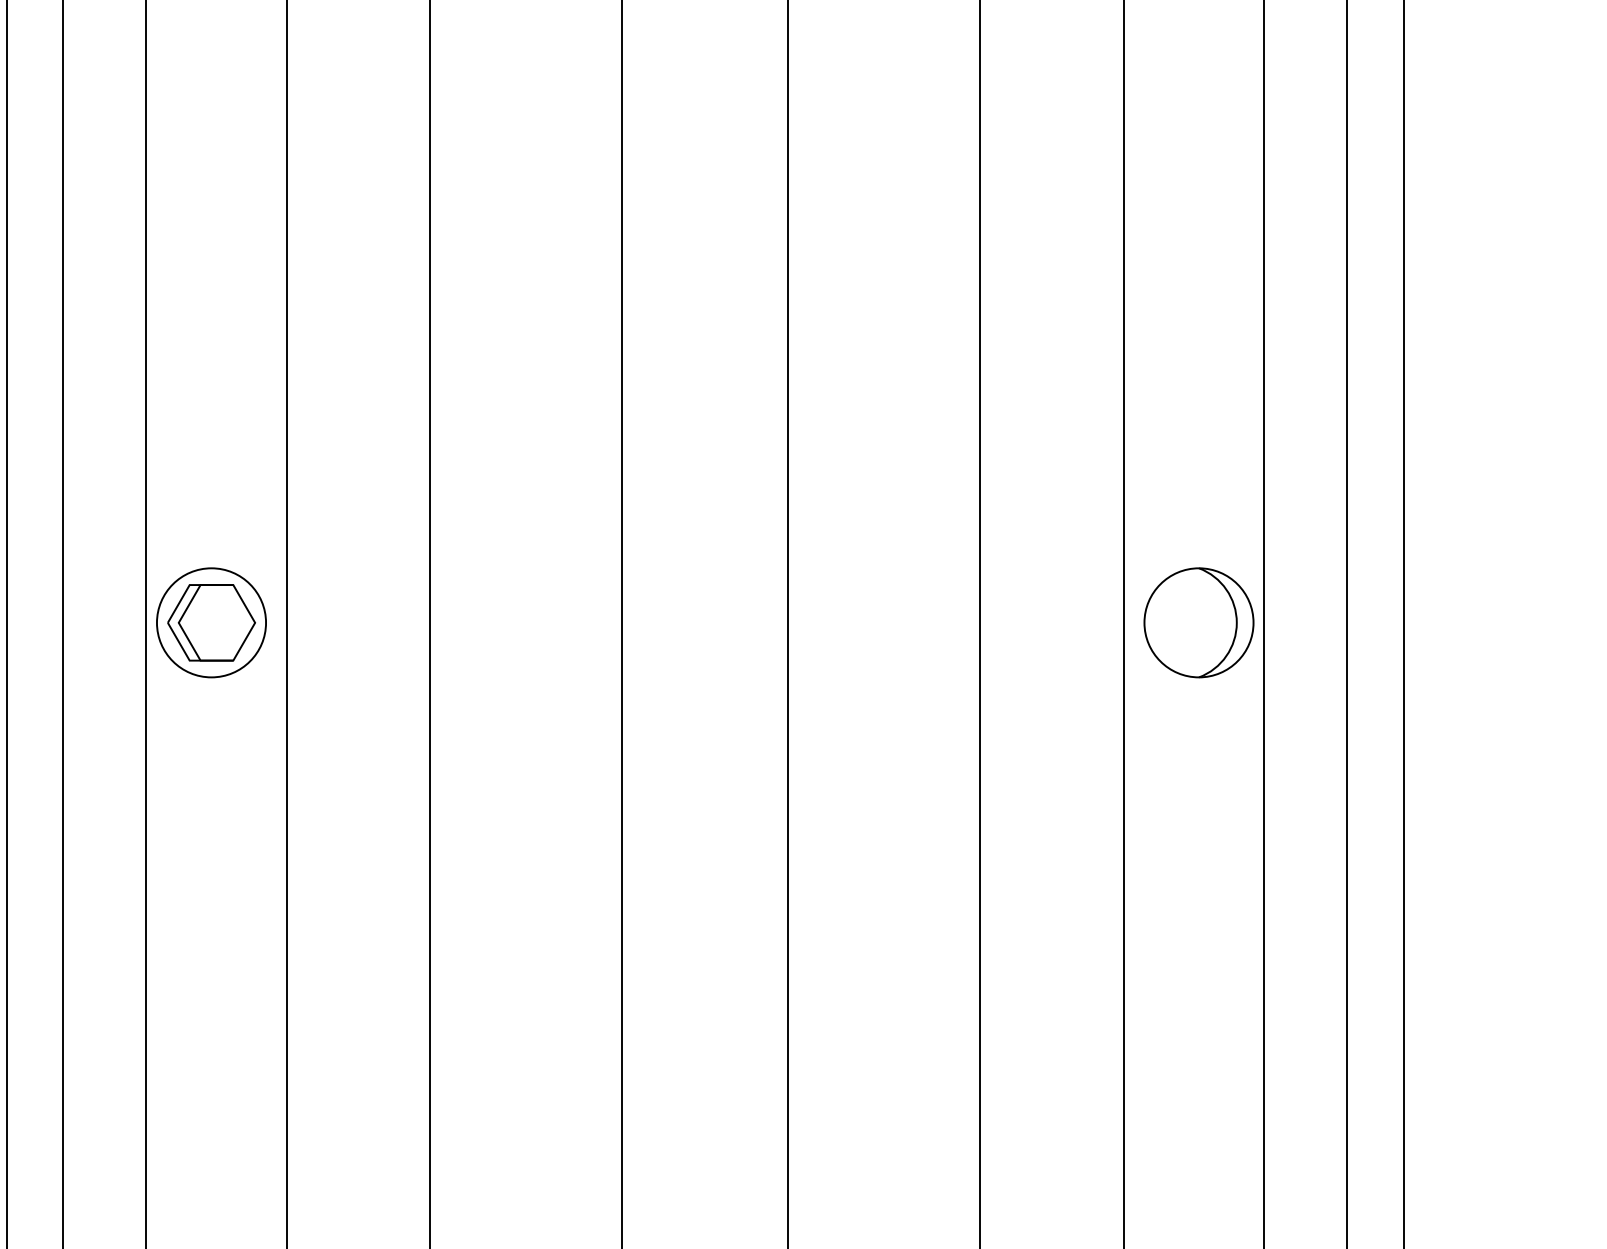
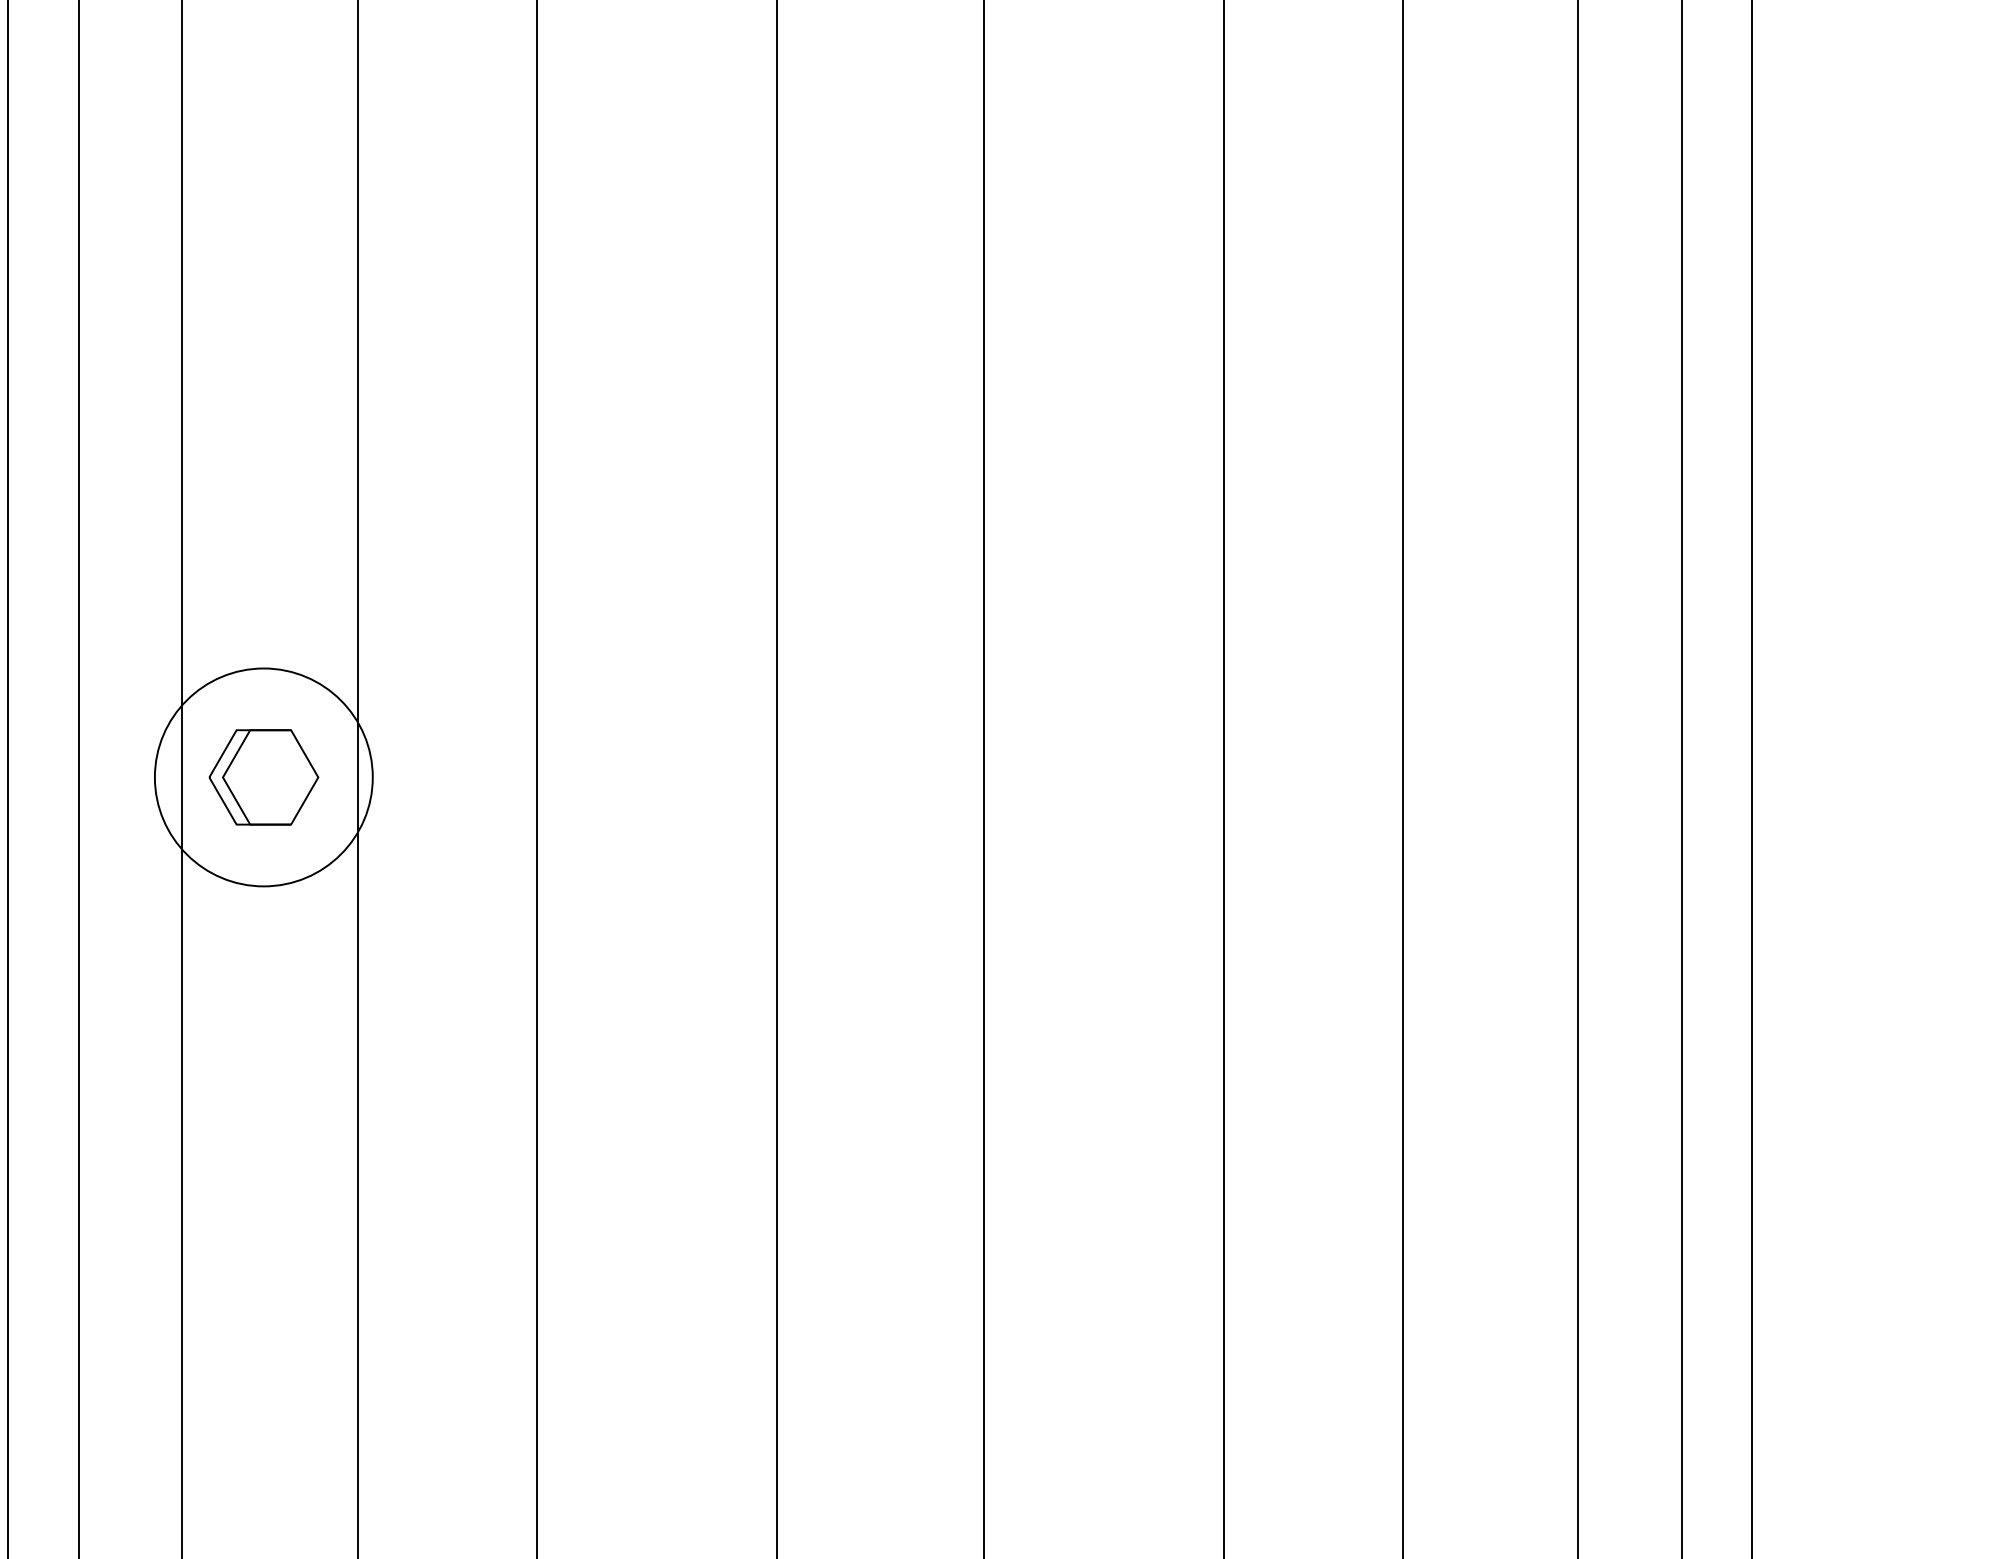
circle: (211, 622) -> (263, 777), size x1.6
part: (1198, 622) -> (1496, 777), removed

